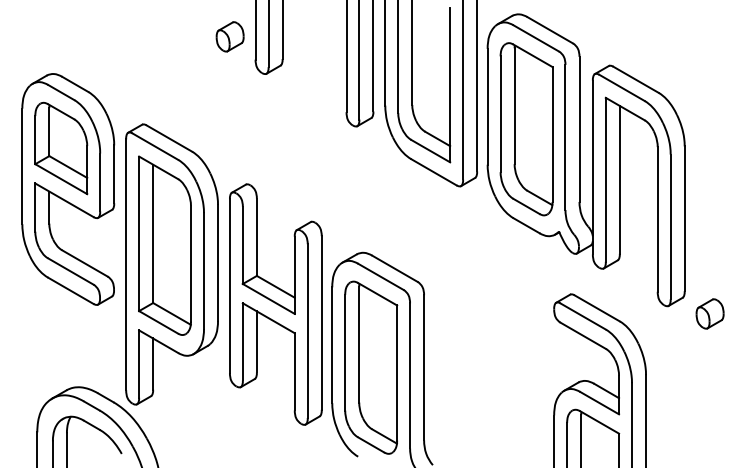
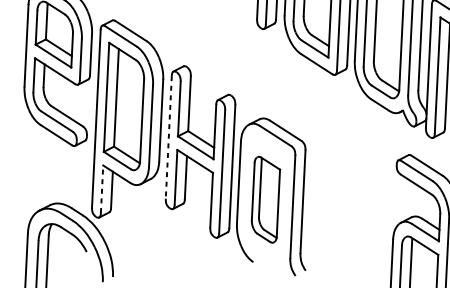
line: (229, 286) -> (168, 137), solid -> dashed
line: (139, 364) -> (102, 189), solid -> dashed
part: (371, 367) -> (265, 199), size x0.7

